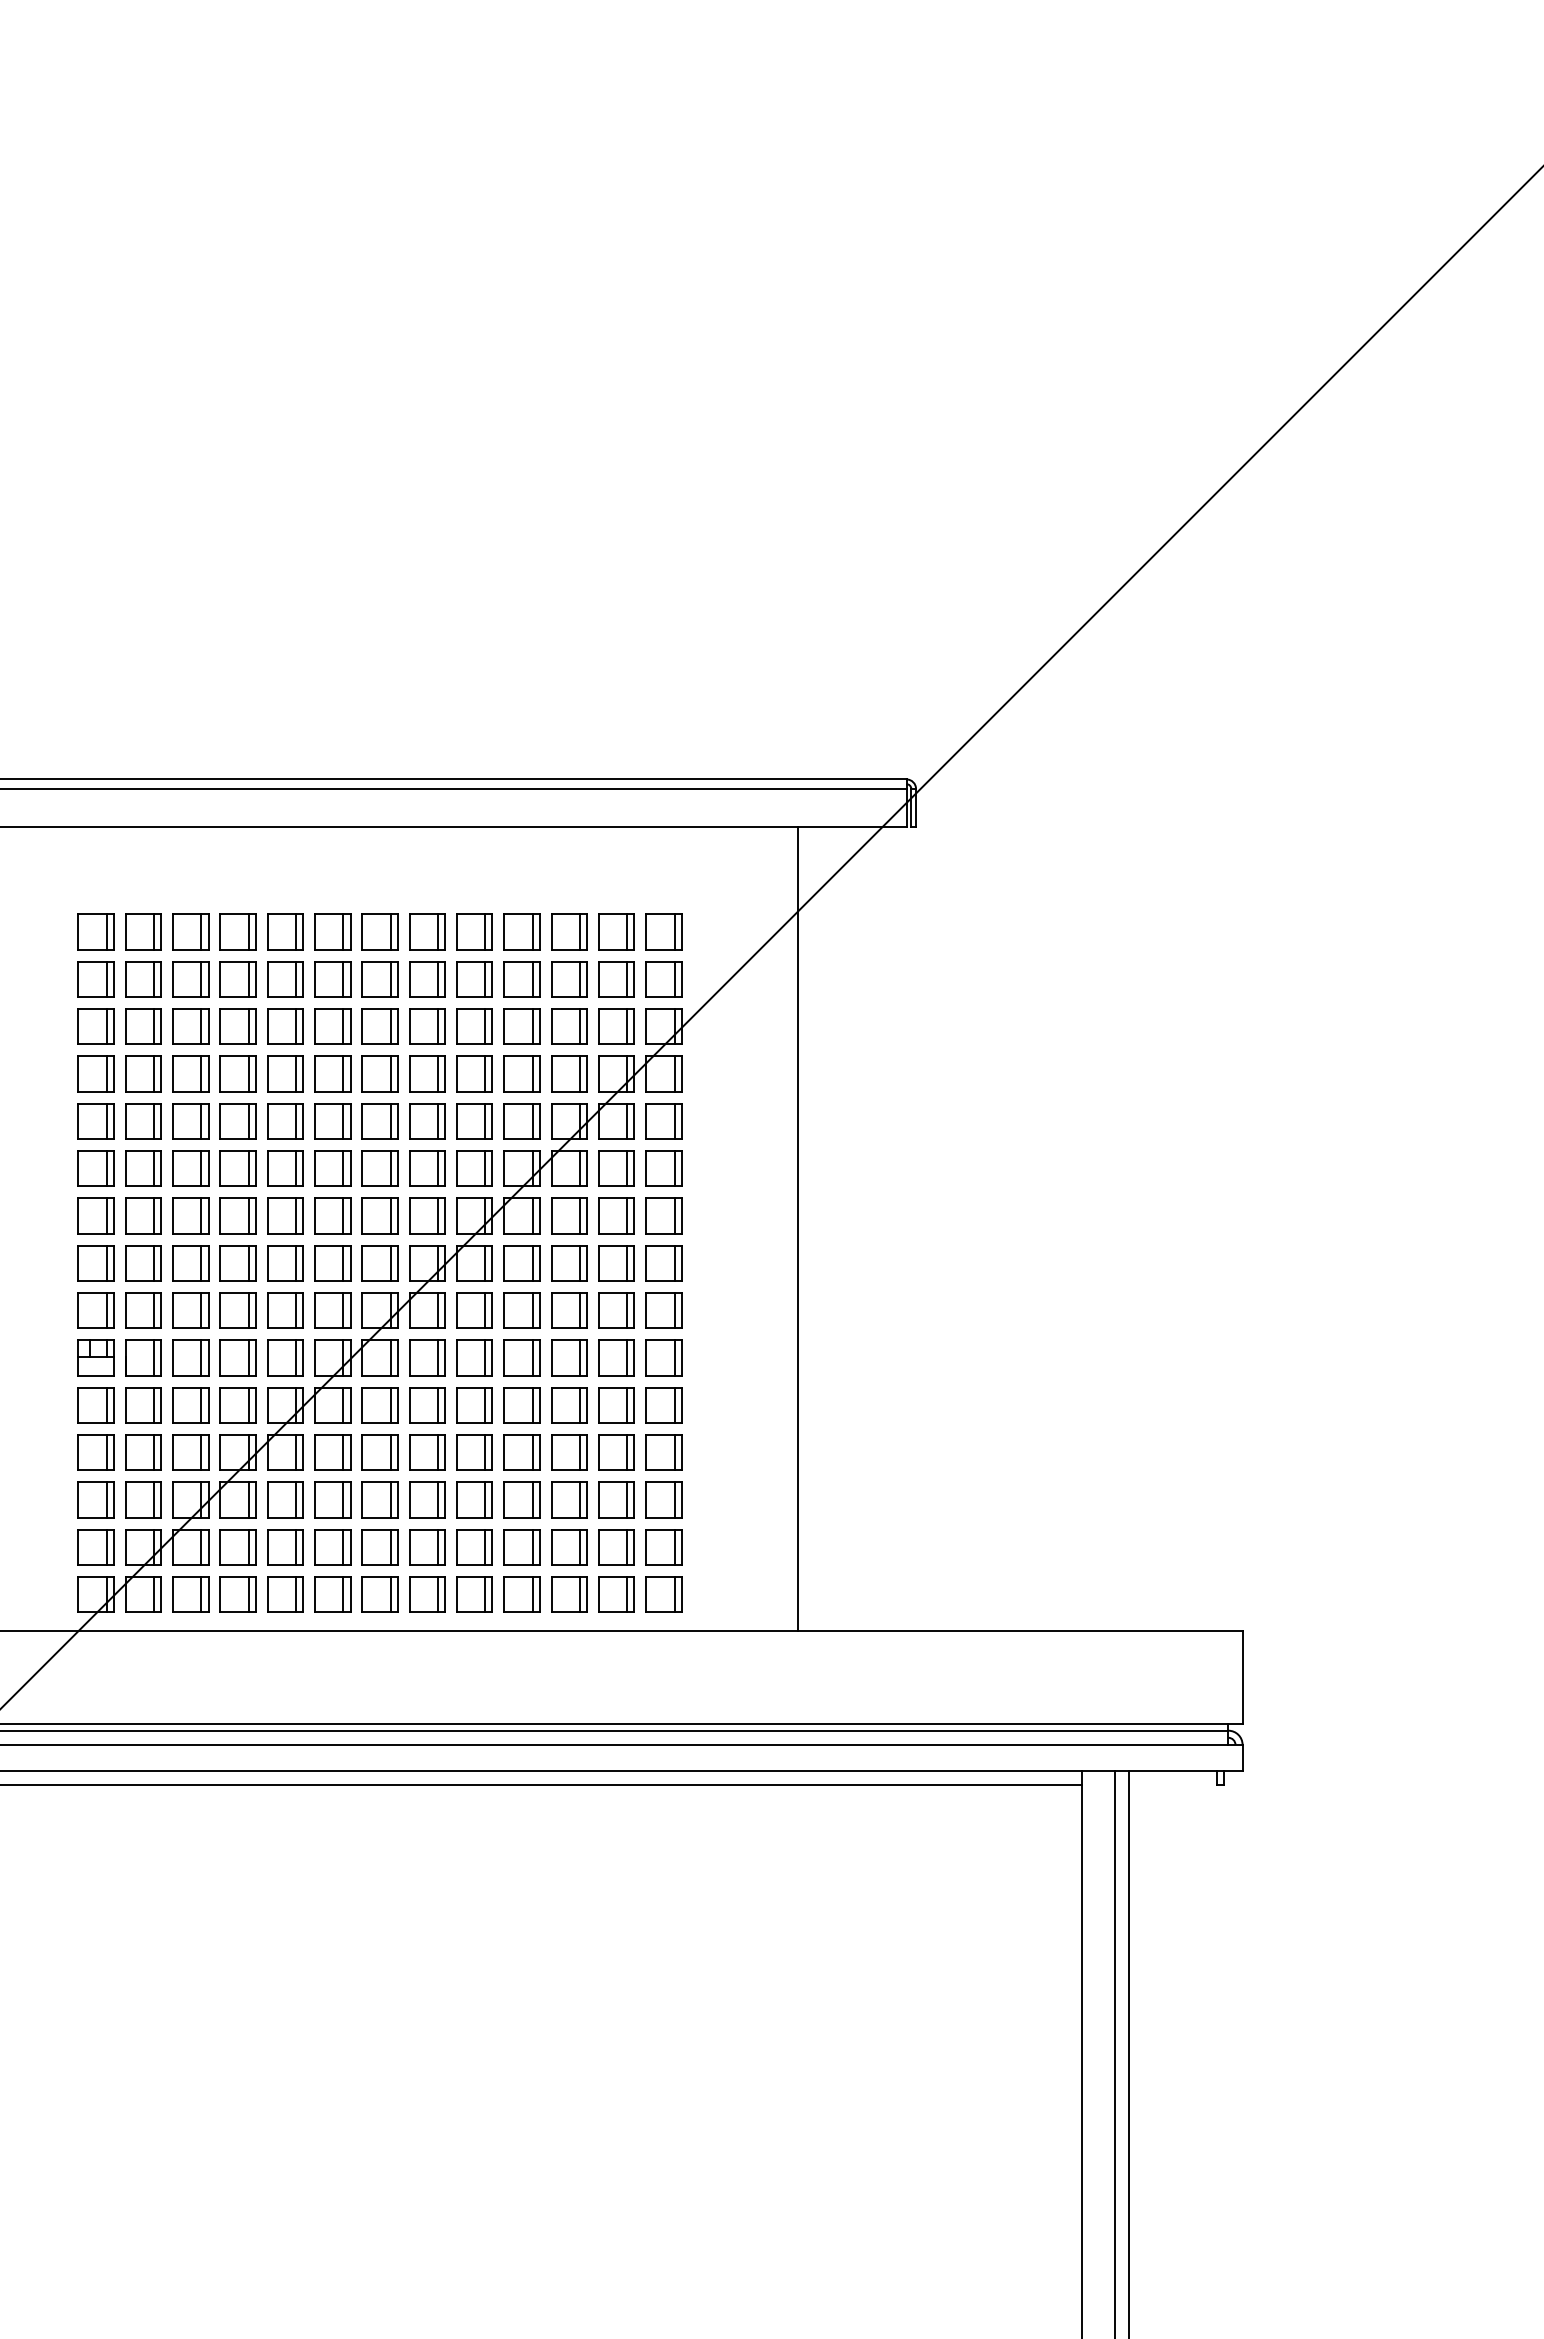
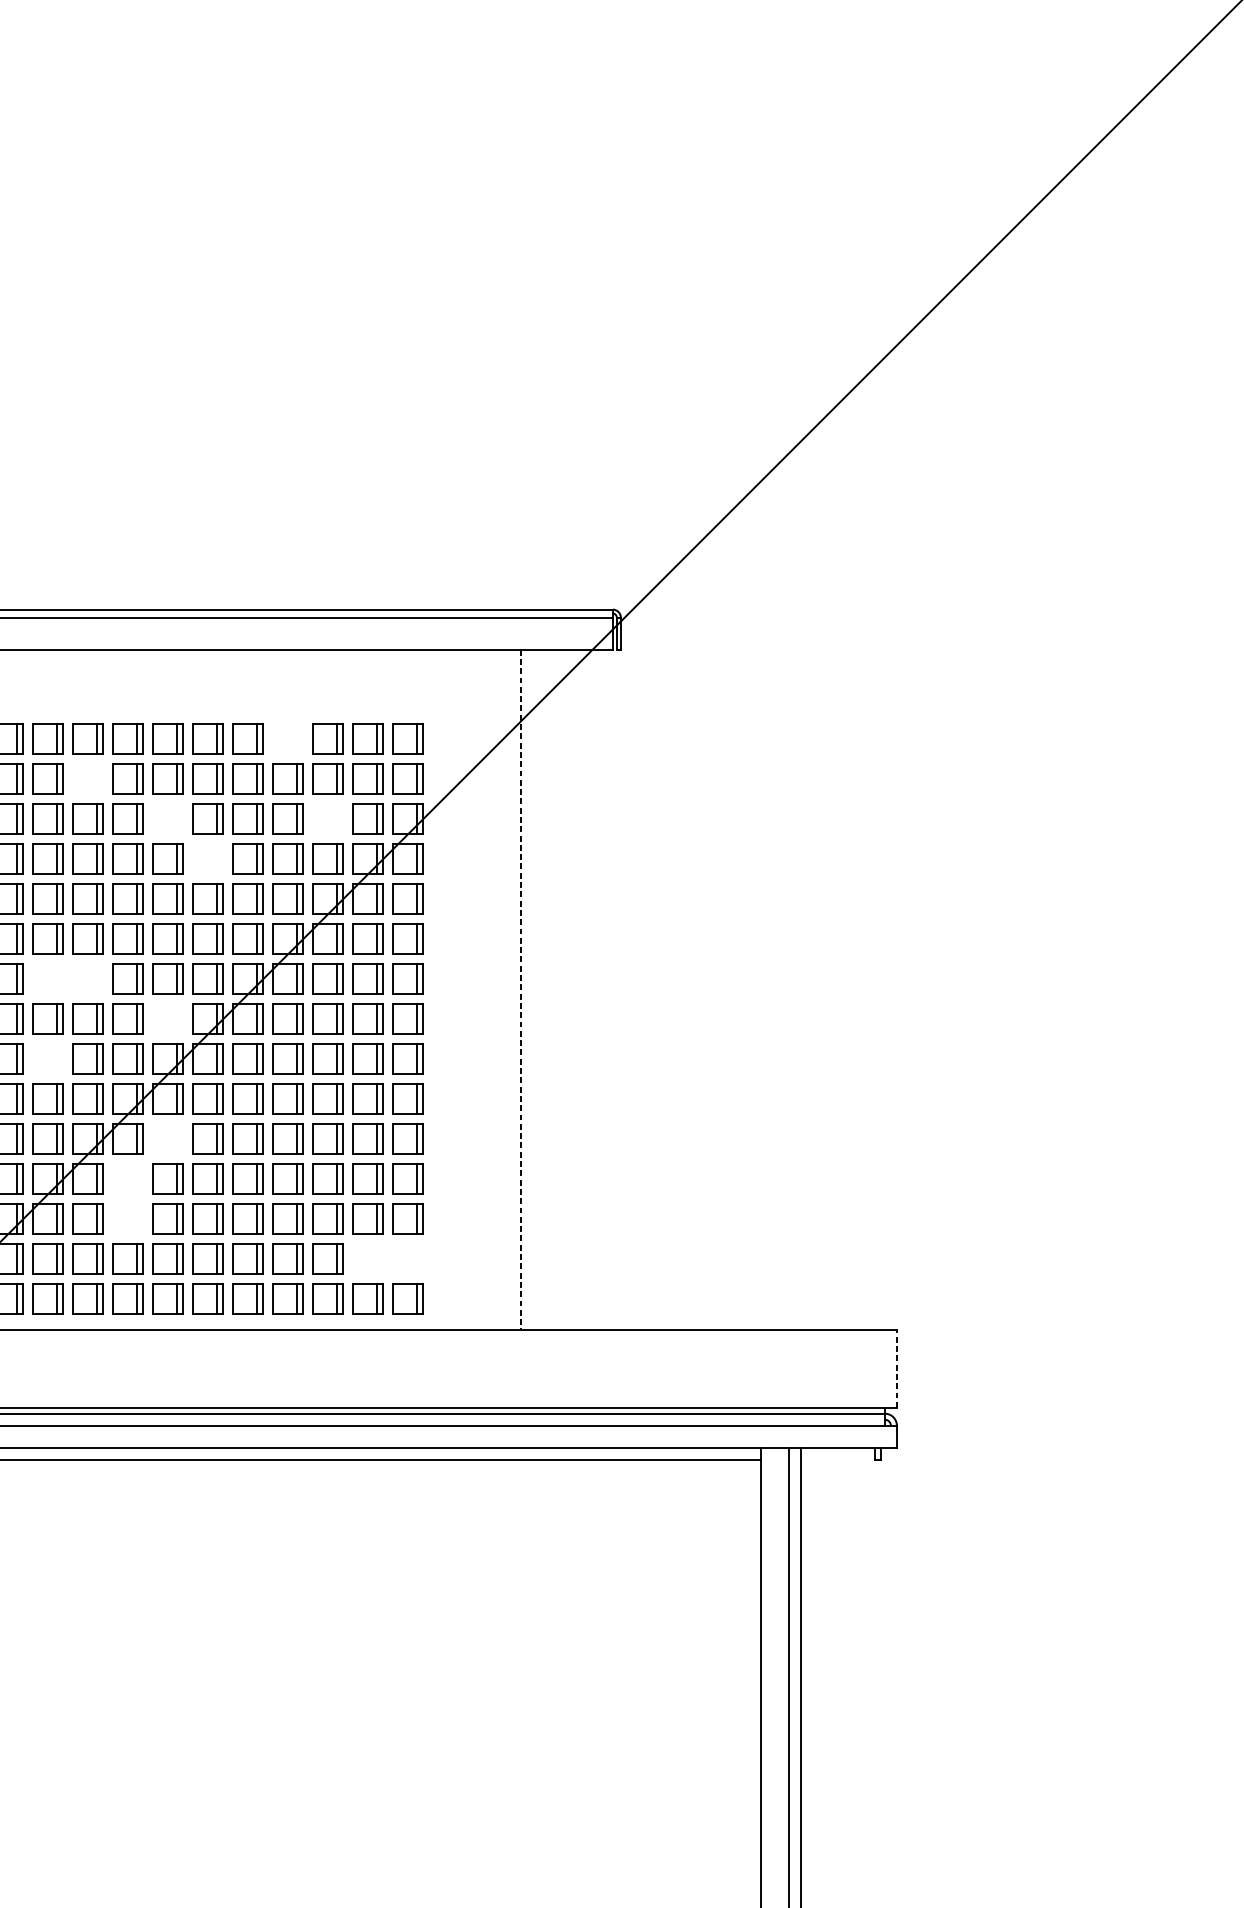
part: (521, 931) -> (287, 738), removed
part: (285, 979) -> (87, 778), removed
part: (379, 1026) -> (167, 818), removed
part: (569, 1026) -> (327, 818), removed
part: (427, 1073) -> (207, 858), removed
part: (237, 1215) -> (47, 978), removed
part: (285, 1215) -> (87, 978), removed
line: (797, 1229) -> (520, 990), solid -> dashed
part: (379, 1263) -> (167, 1018), removed
part: (237, 1310) -> (47, 1058), removed
part: (379, 1405) -> (167, 1138), removed
part: (332, 1452) -> (127, 1178), removed
part: (332, 1499) -> (127, 1218), removed
part: (616, 1547) -> (367, 1258), removed
part: (663, 1547) -> (407, 1258), removed
line: (1242, 1676) -> (896, 1367), solid -> dashed

